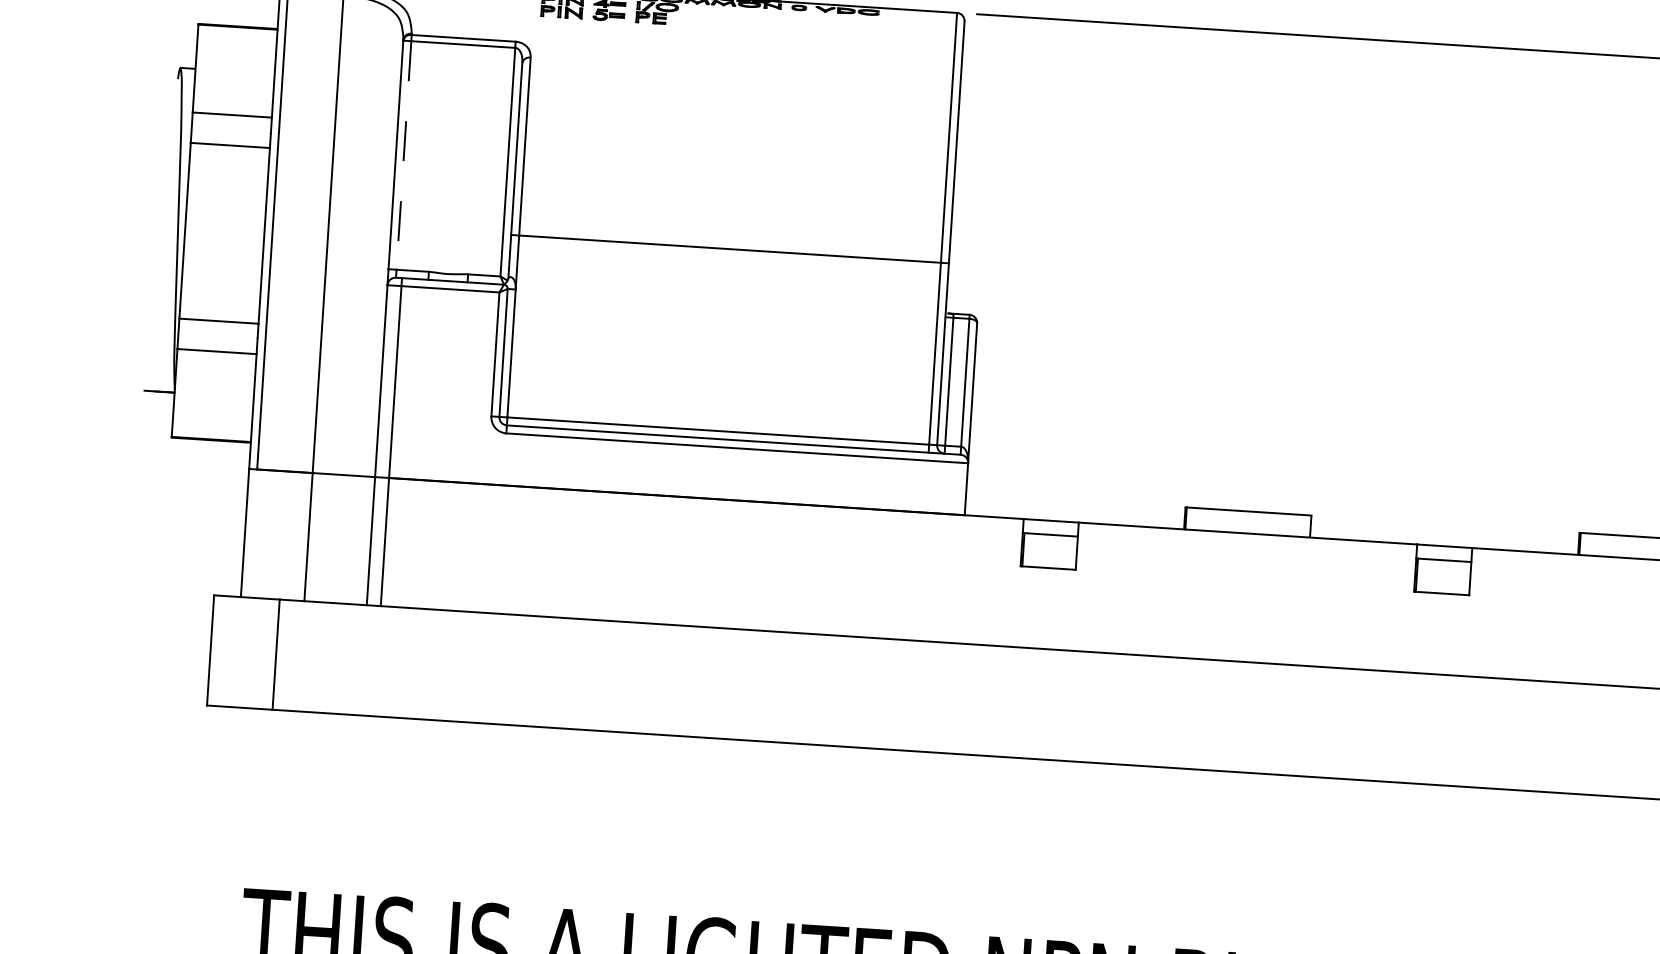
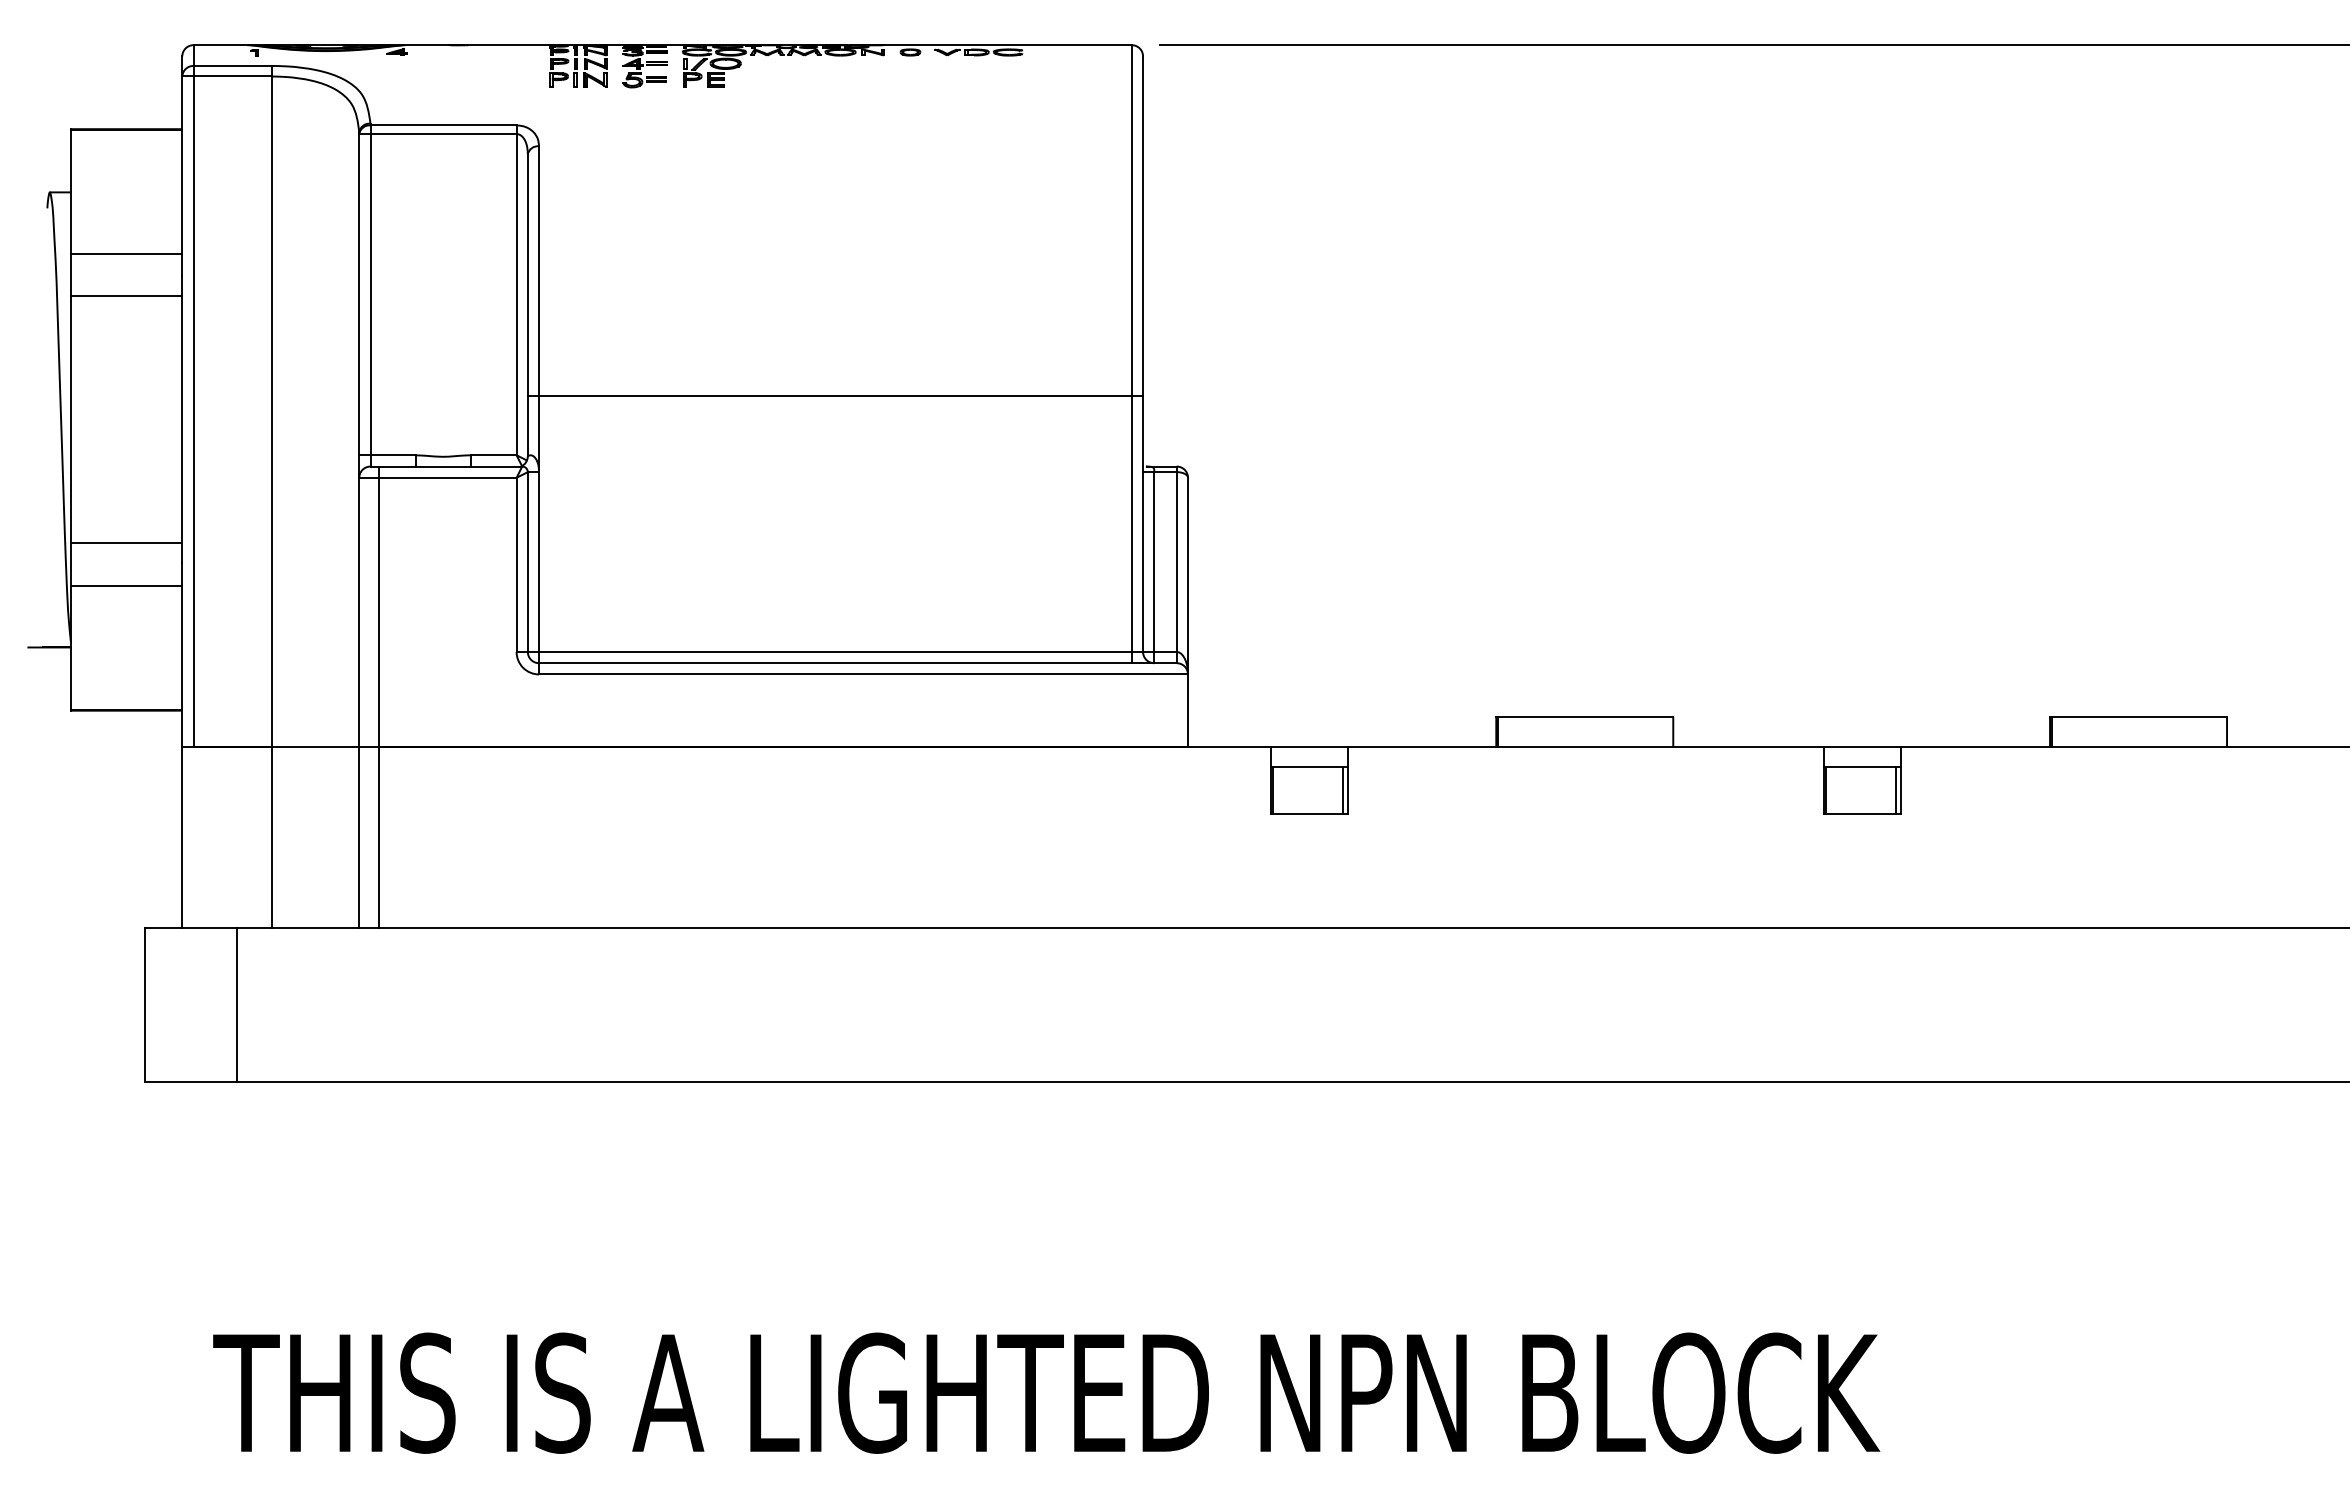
line: (403, 155) -> (370, 294), dashed -> solid
line: (1072, 552) -> (1342, 790), added
line: (1466, 578) -> (1895, 790), added

